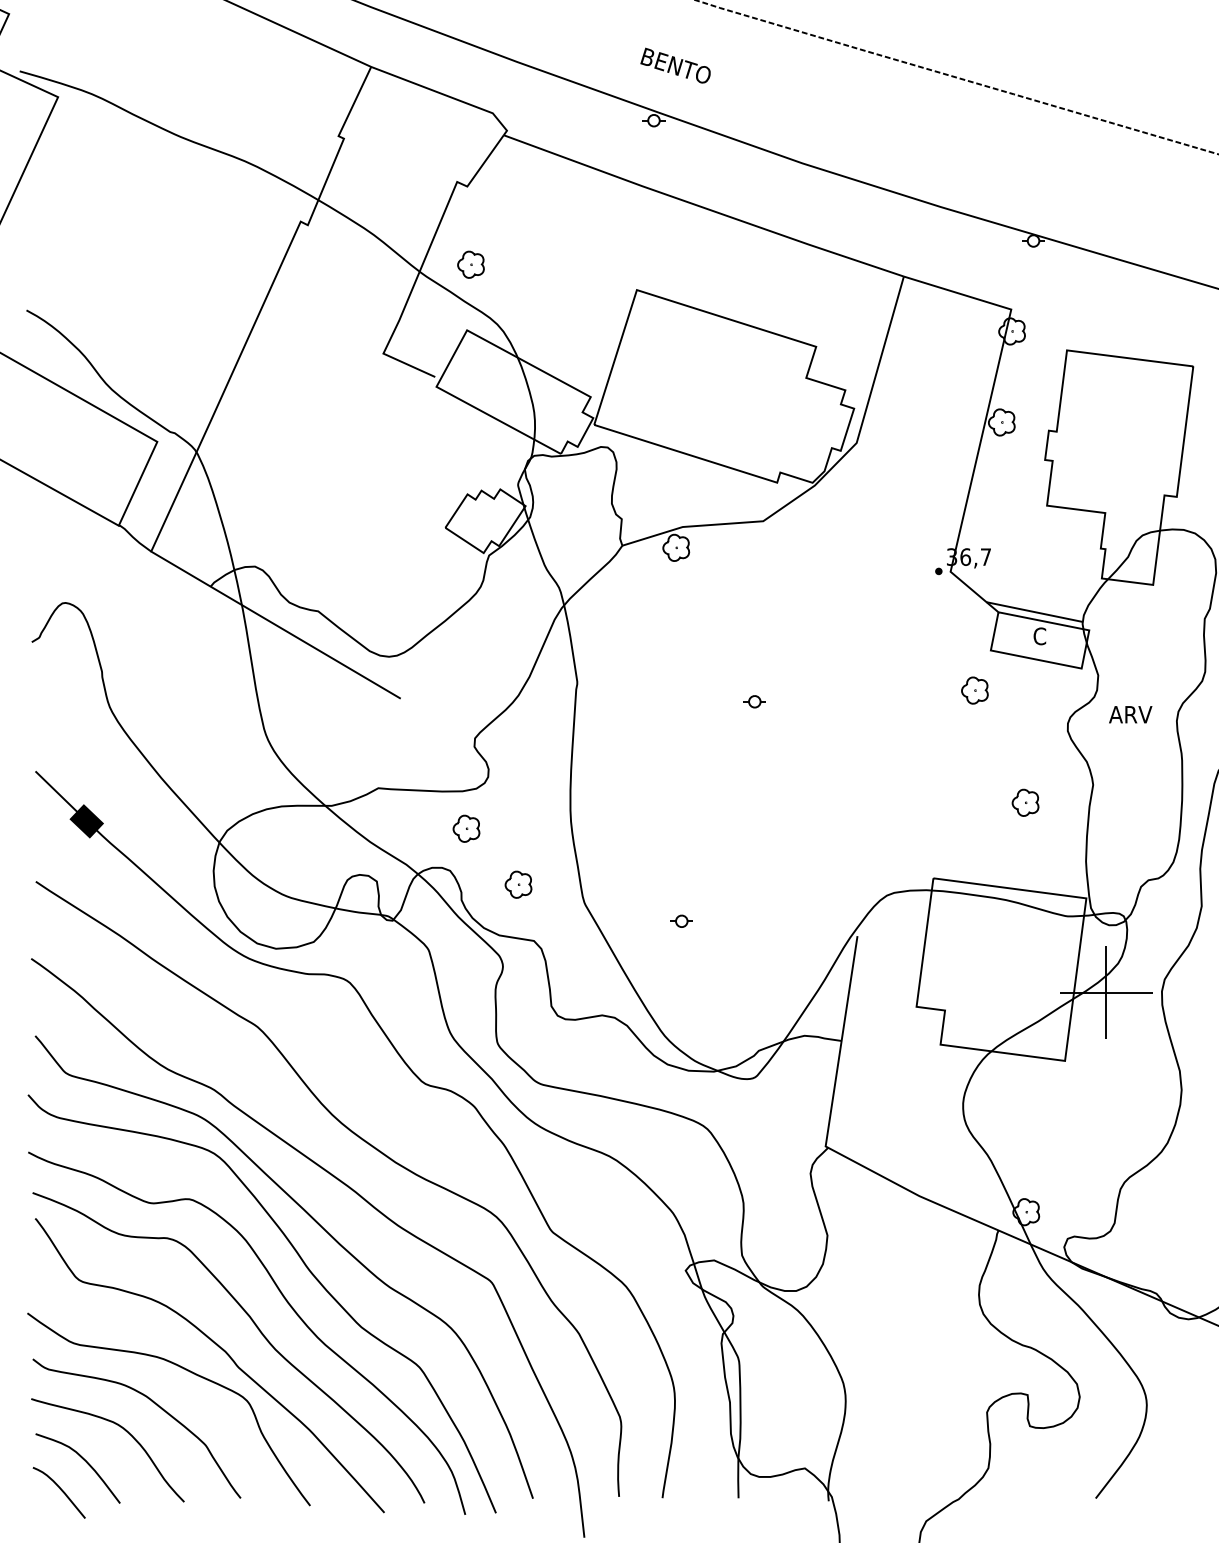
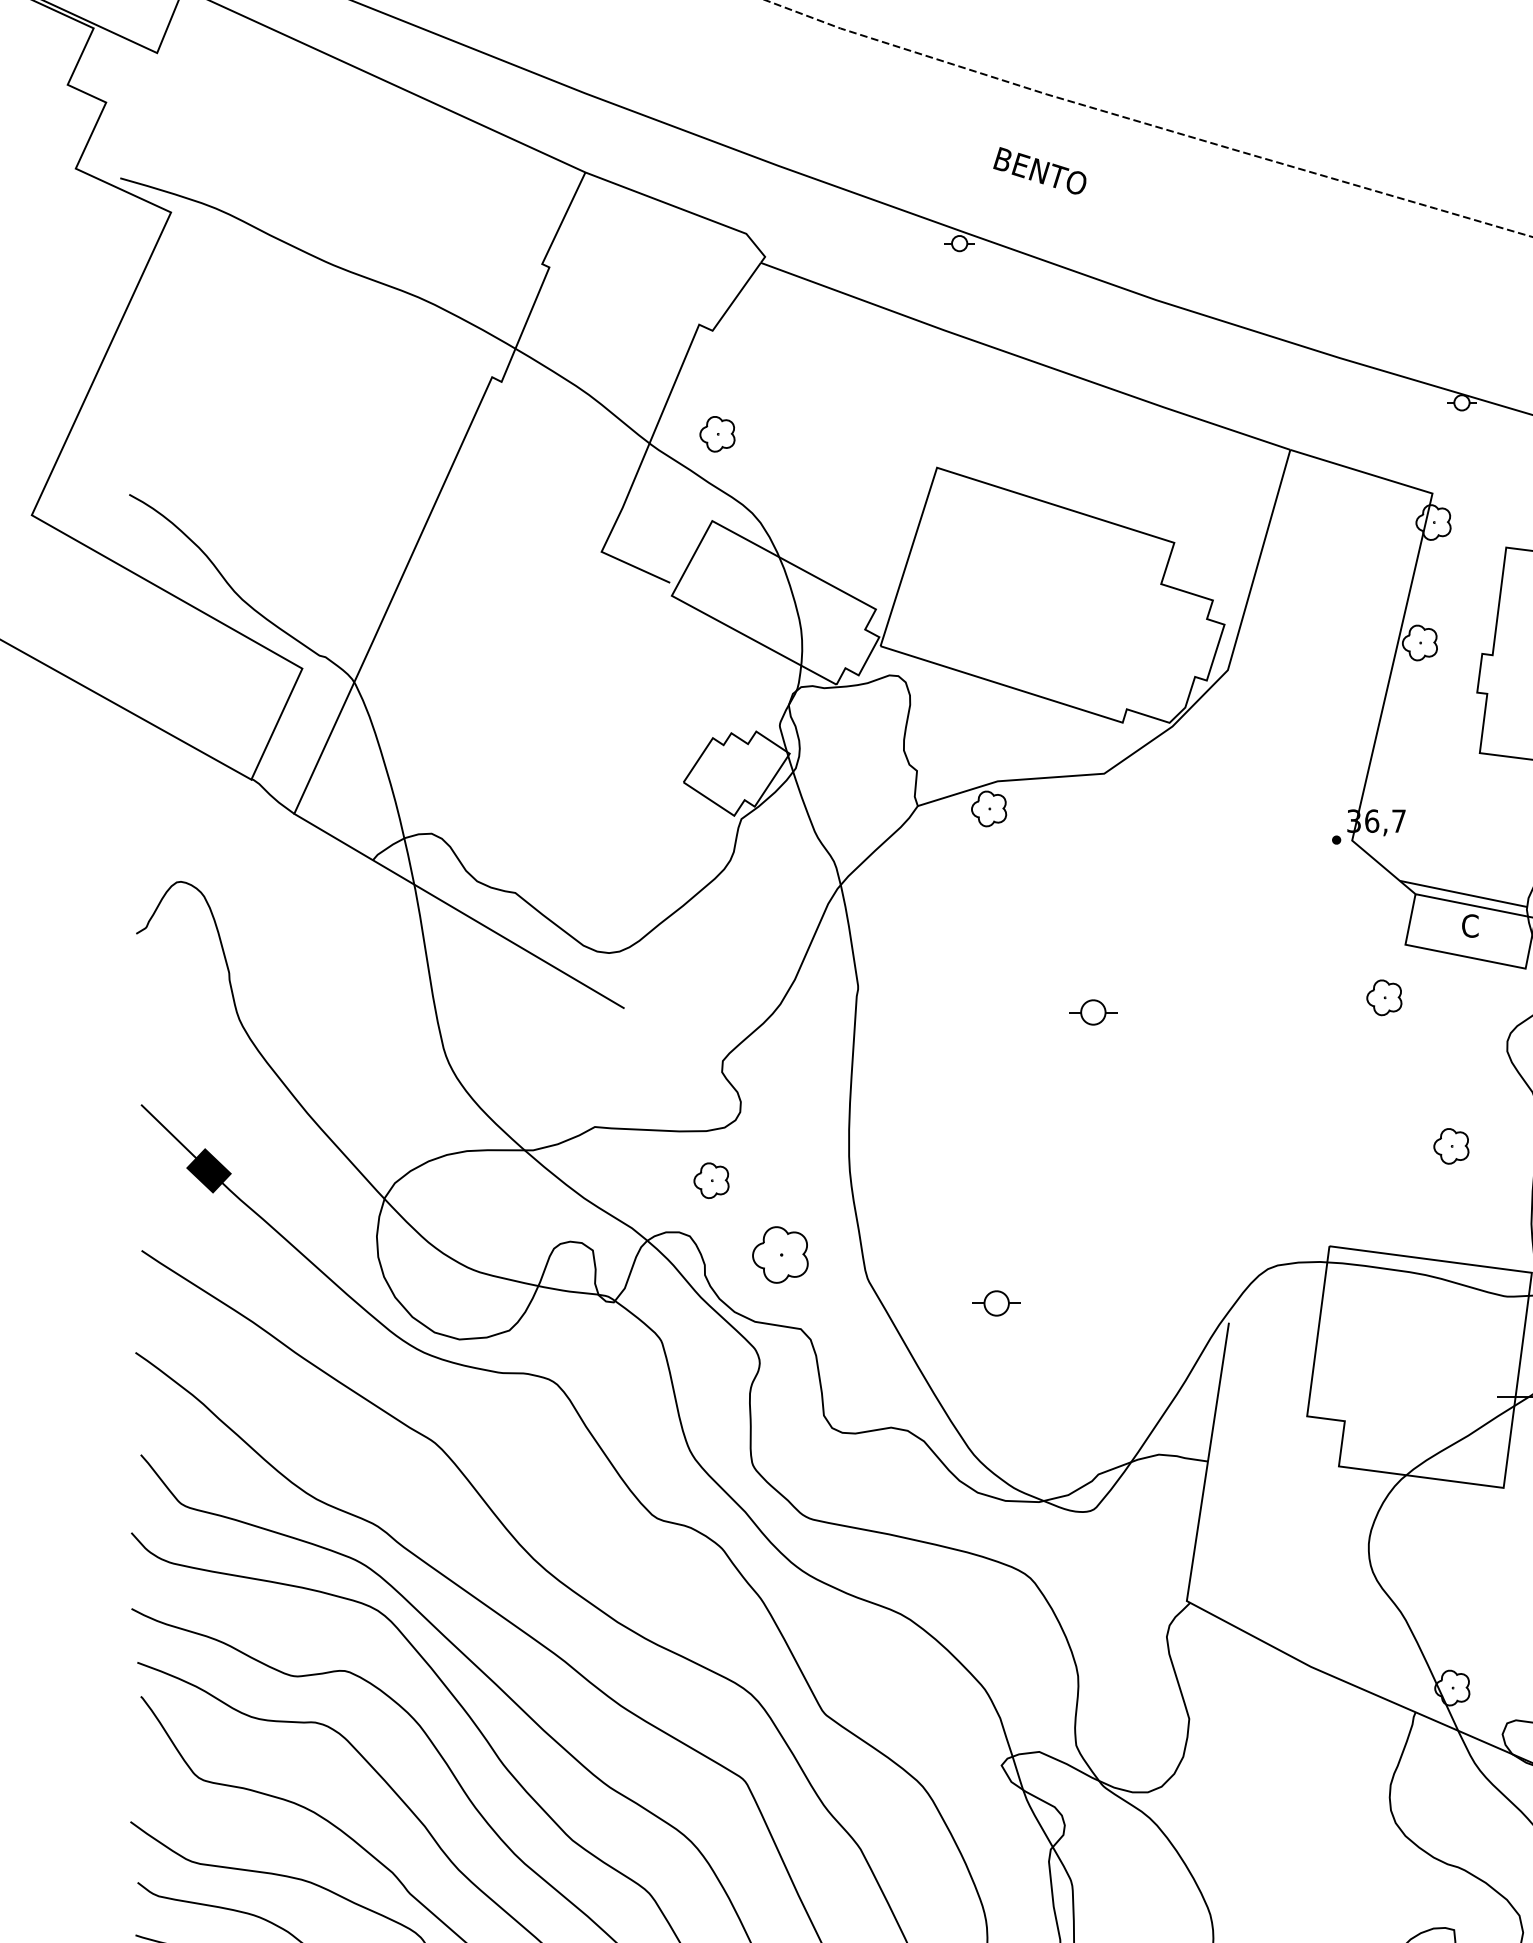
text: (675, 65) -> (1039, 170), moved
part: (754, 701) -> (1092, 1012), size x1.6
part: (518, 884) -> (780, 1254), size x1.6
part: (681, 920) -> (996, 1302), size x1.6

